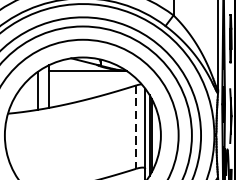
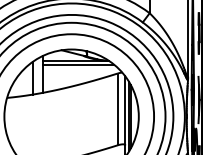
line: (90, 74) -> (78, 64), added
line: (136, 127) -> (117, 109), dashed -> solid

